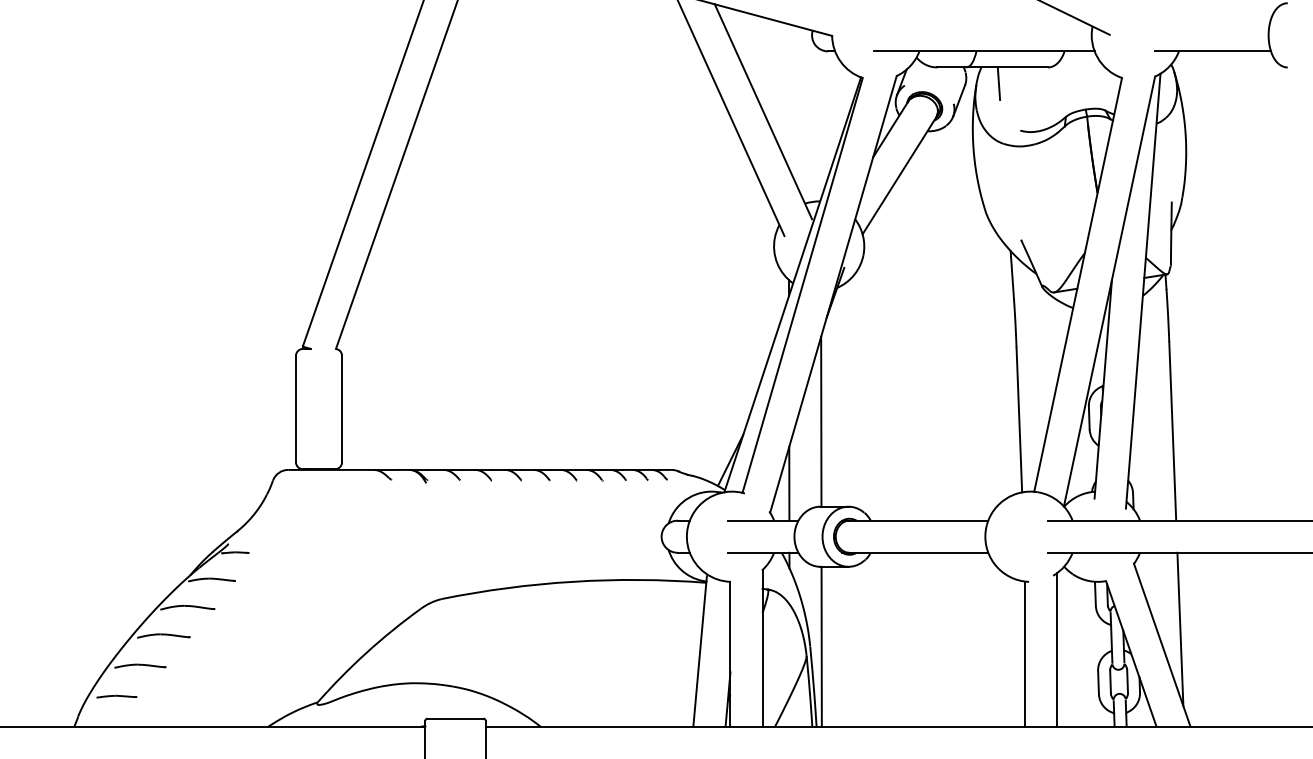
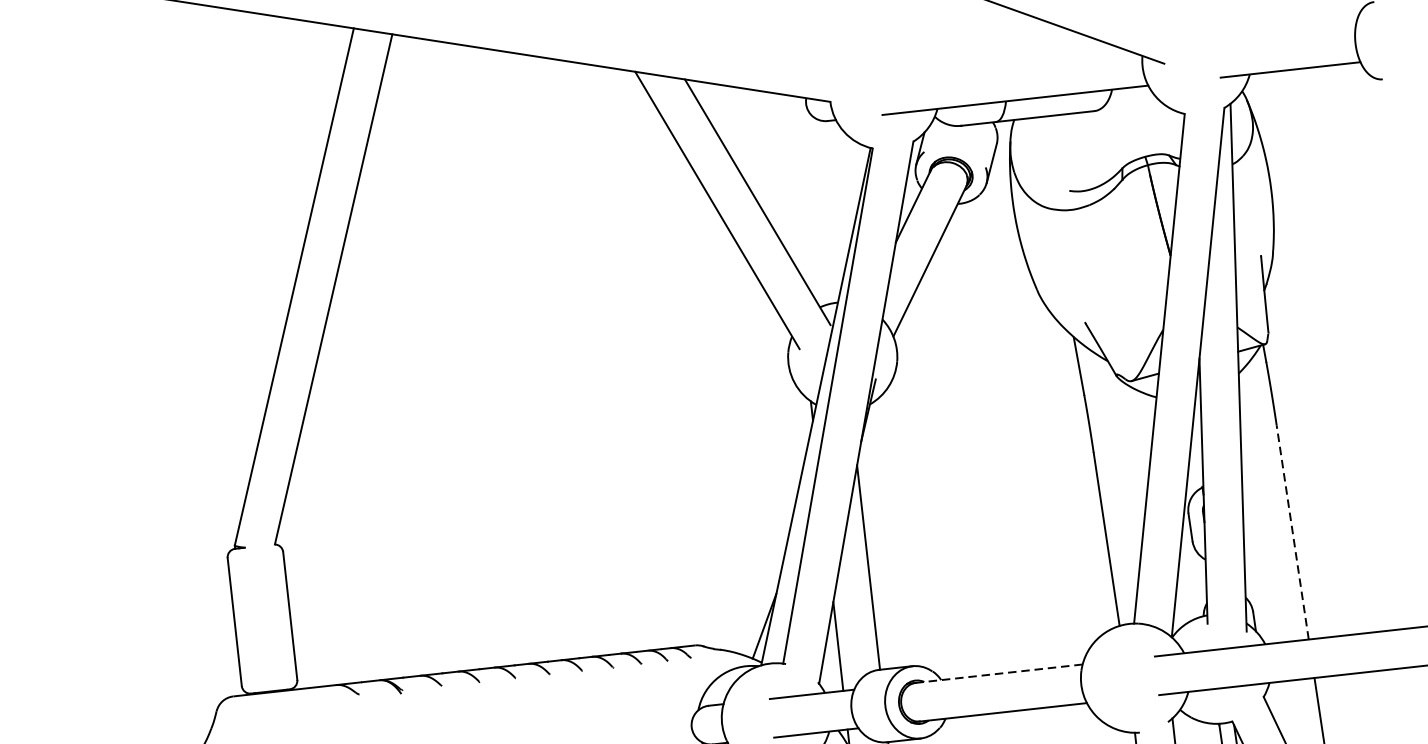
line: (998, 83) -> (1036, 137), removed
line: (1172, 430) -> (1292, 531), solid -> dashed
line: (918, 520) -> (998, 673), solid -> dashed

